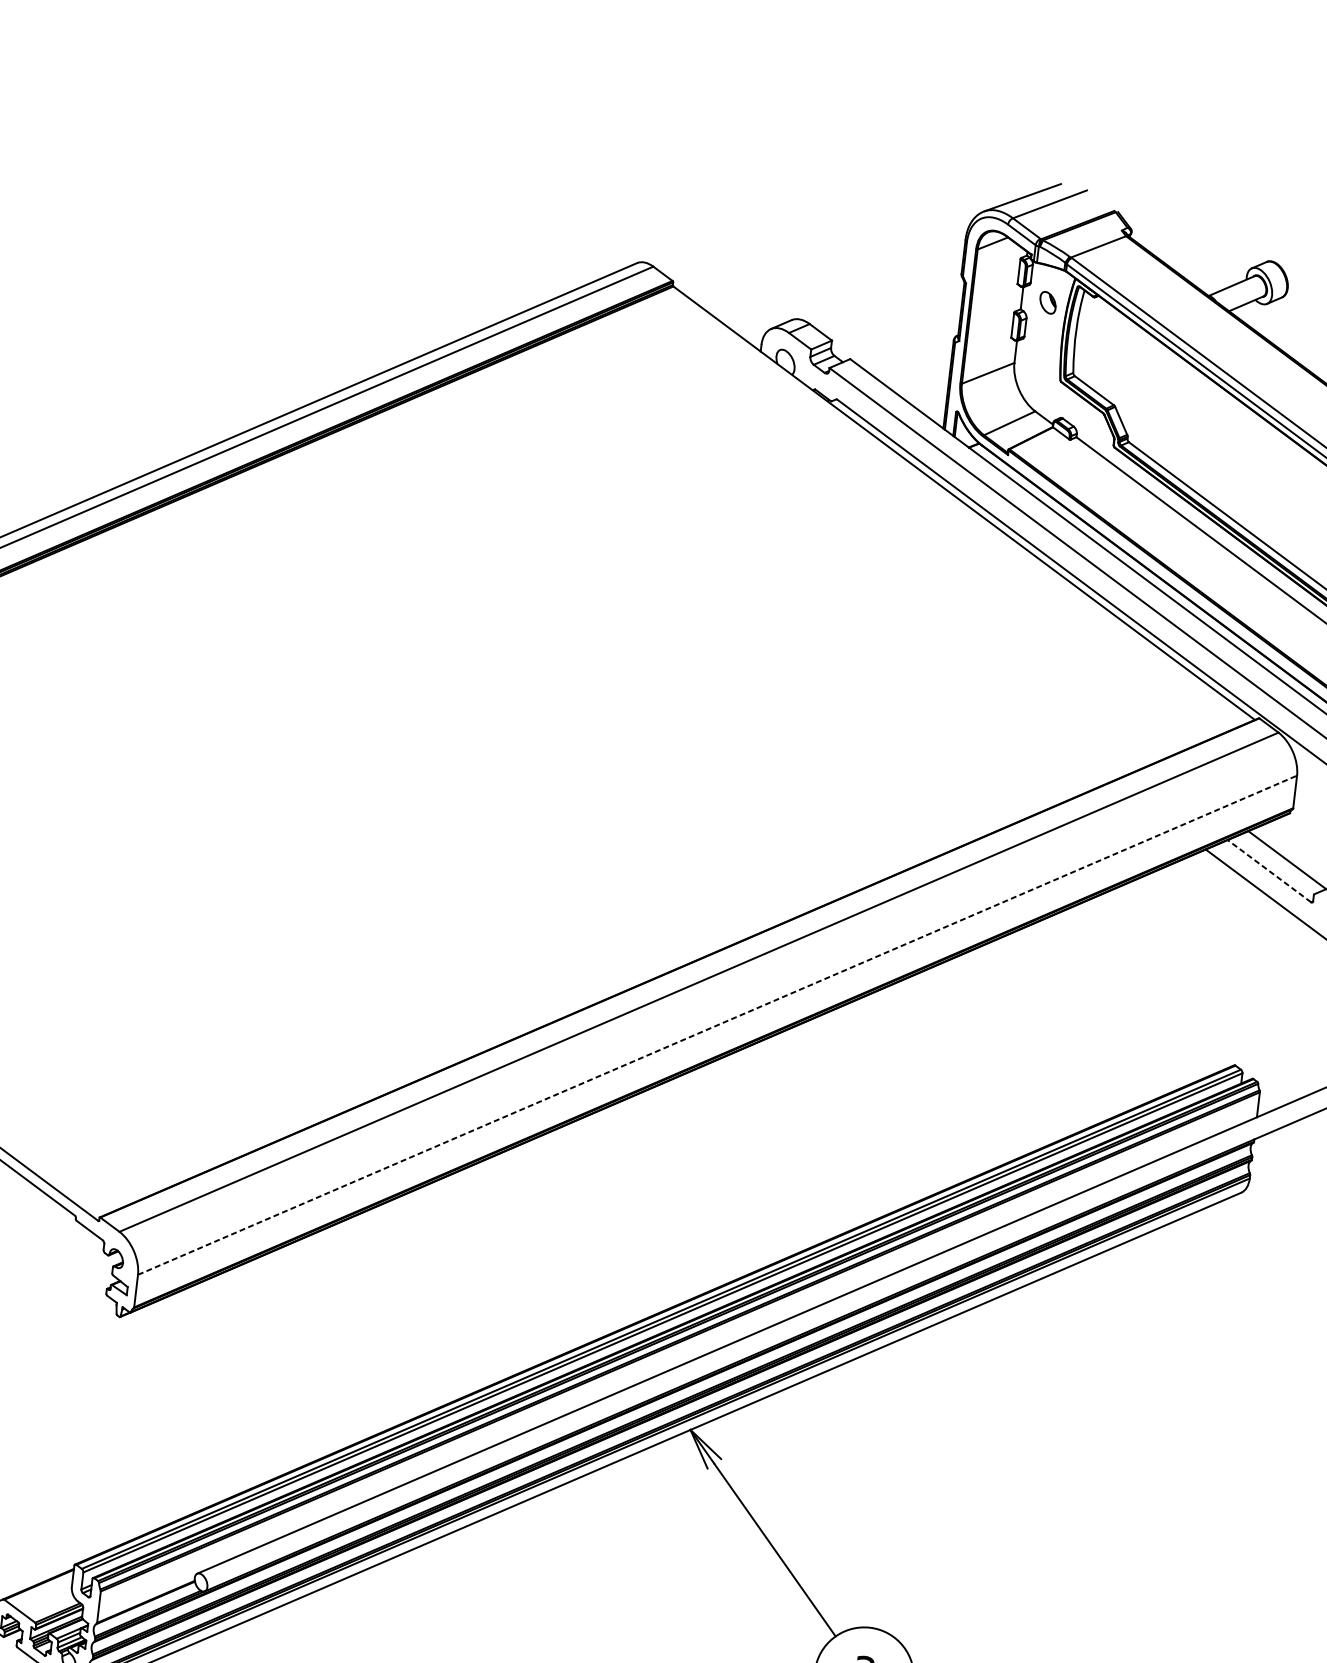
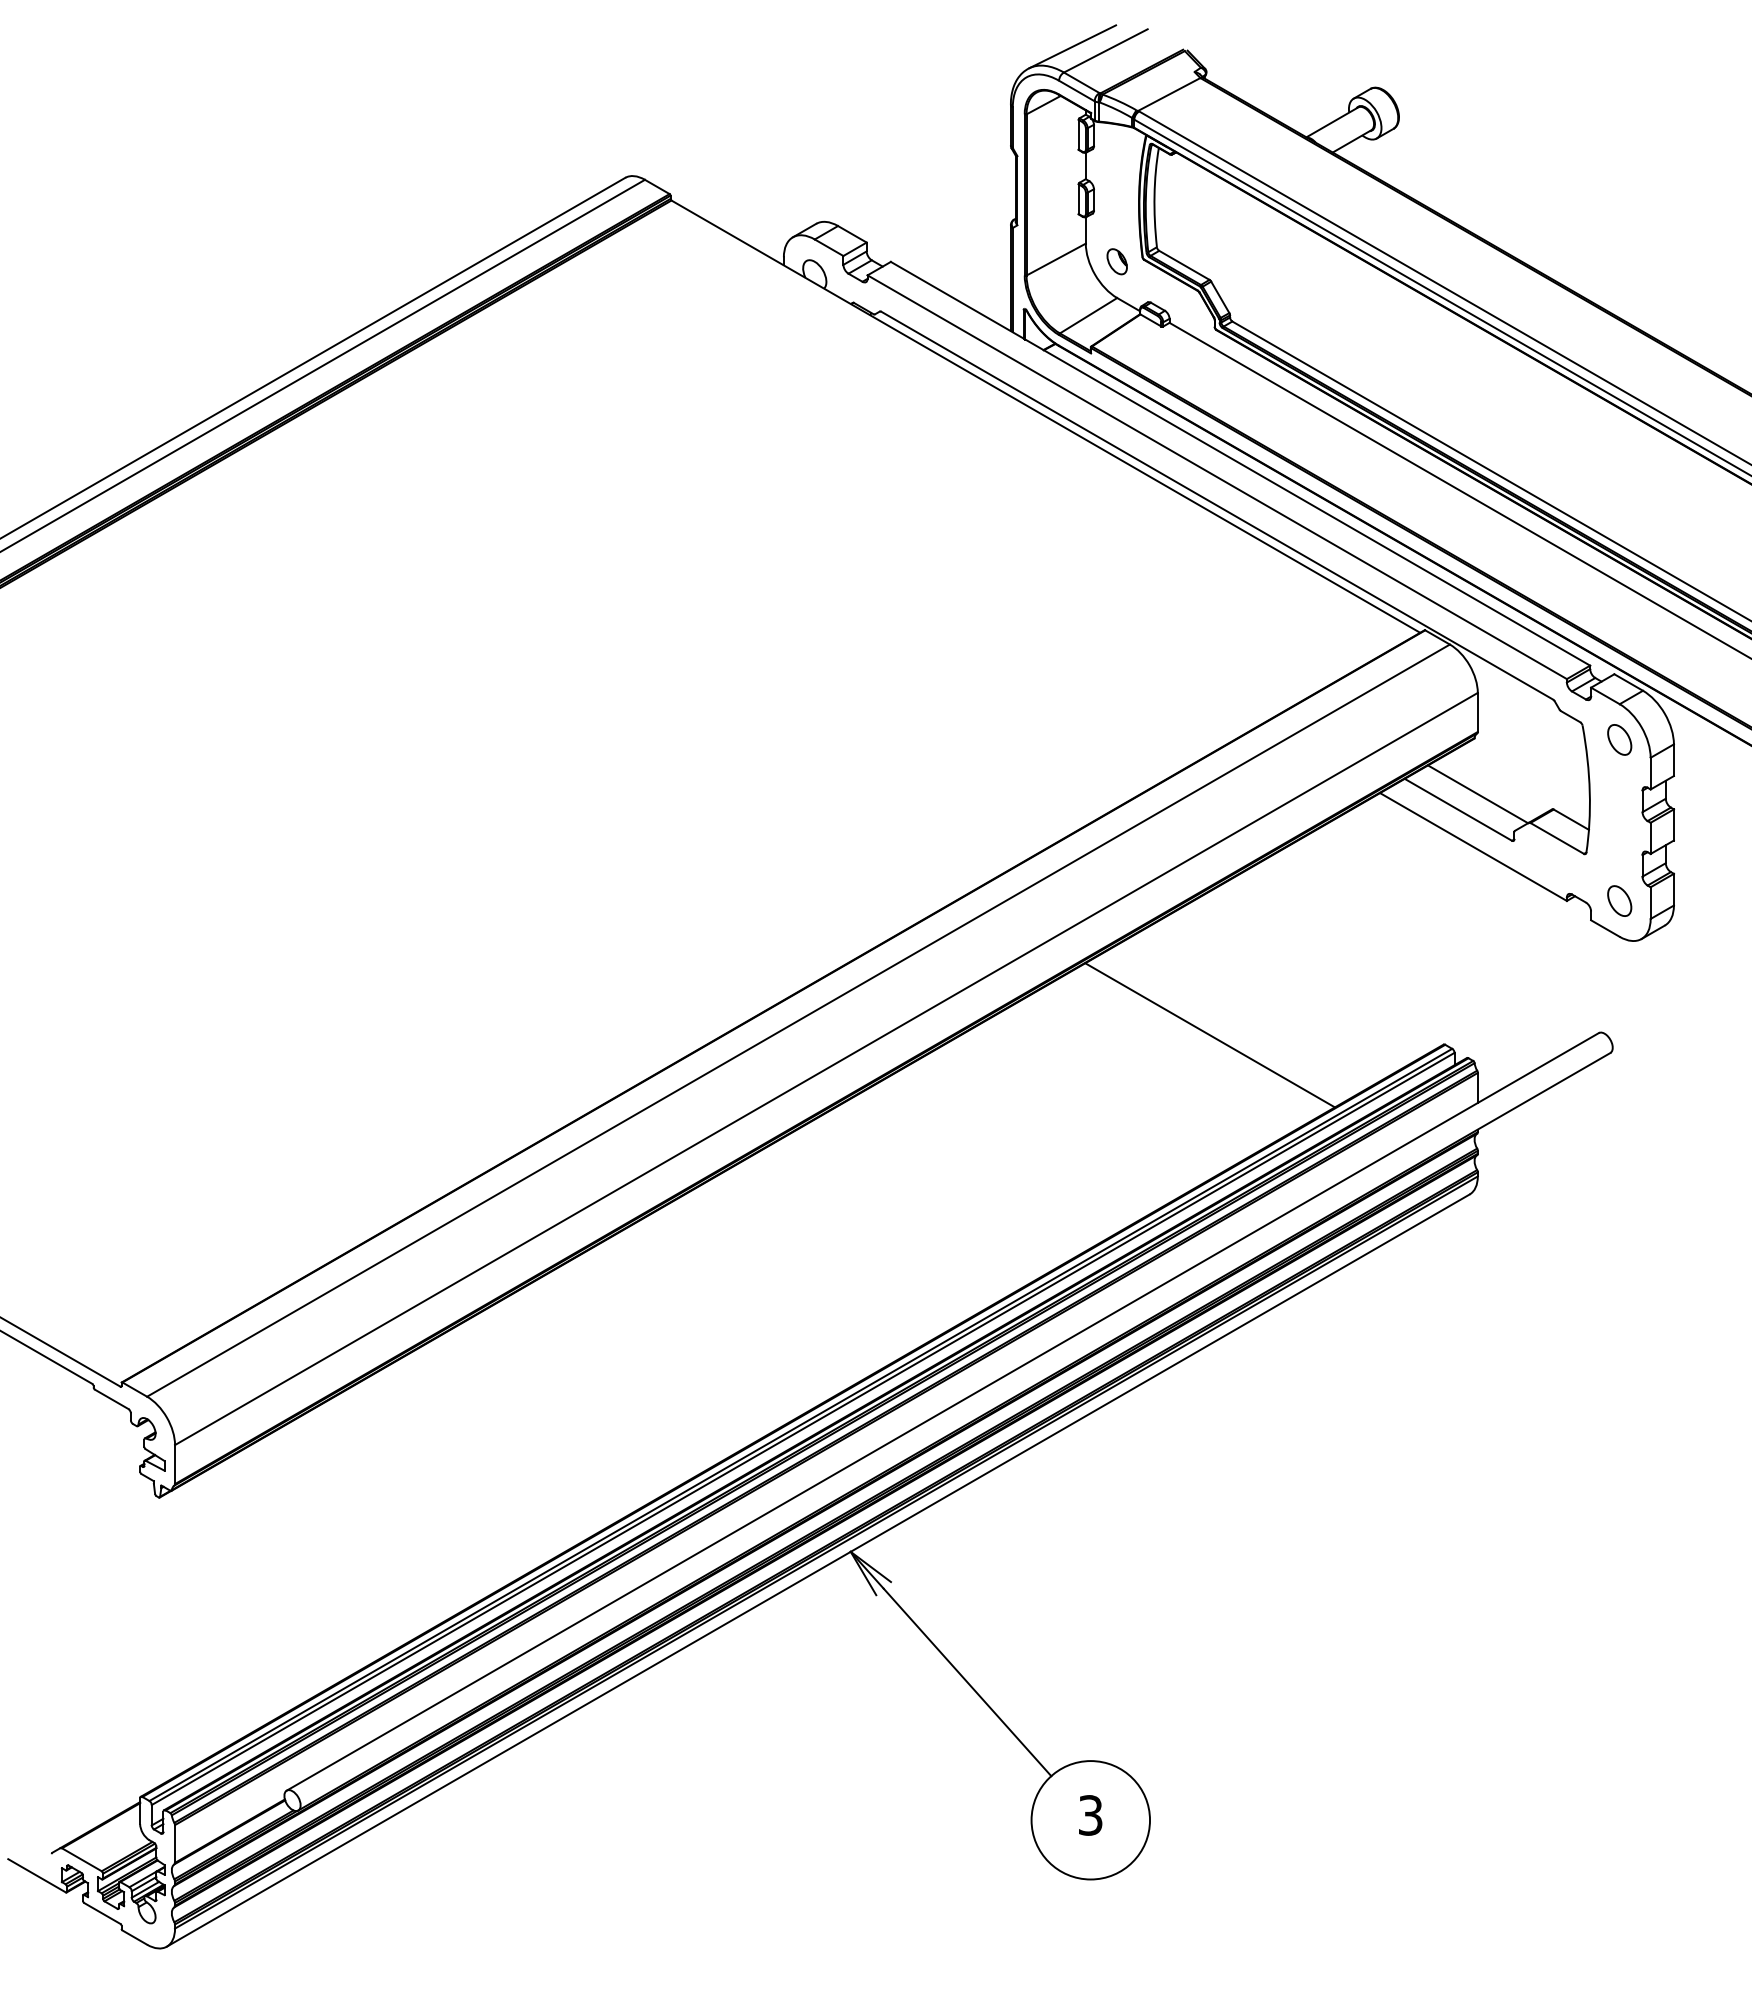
part: (1047, 302) -> (1116, 261), moved
line: (1269, 870) -> (1458, 809), dashed -> solid
line: (717, 1024) -> (826, 1068), dashed -> solid
line: (1039, 1034) -> (1209, 1035), added

